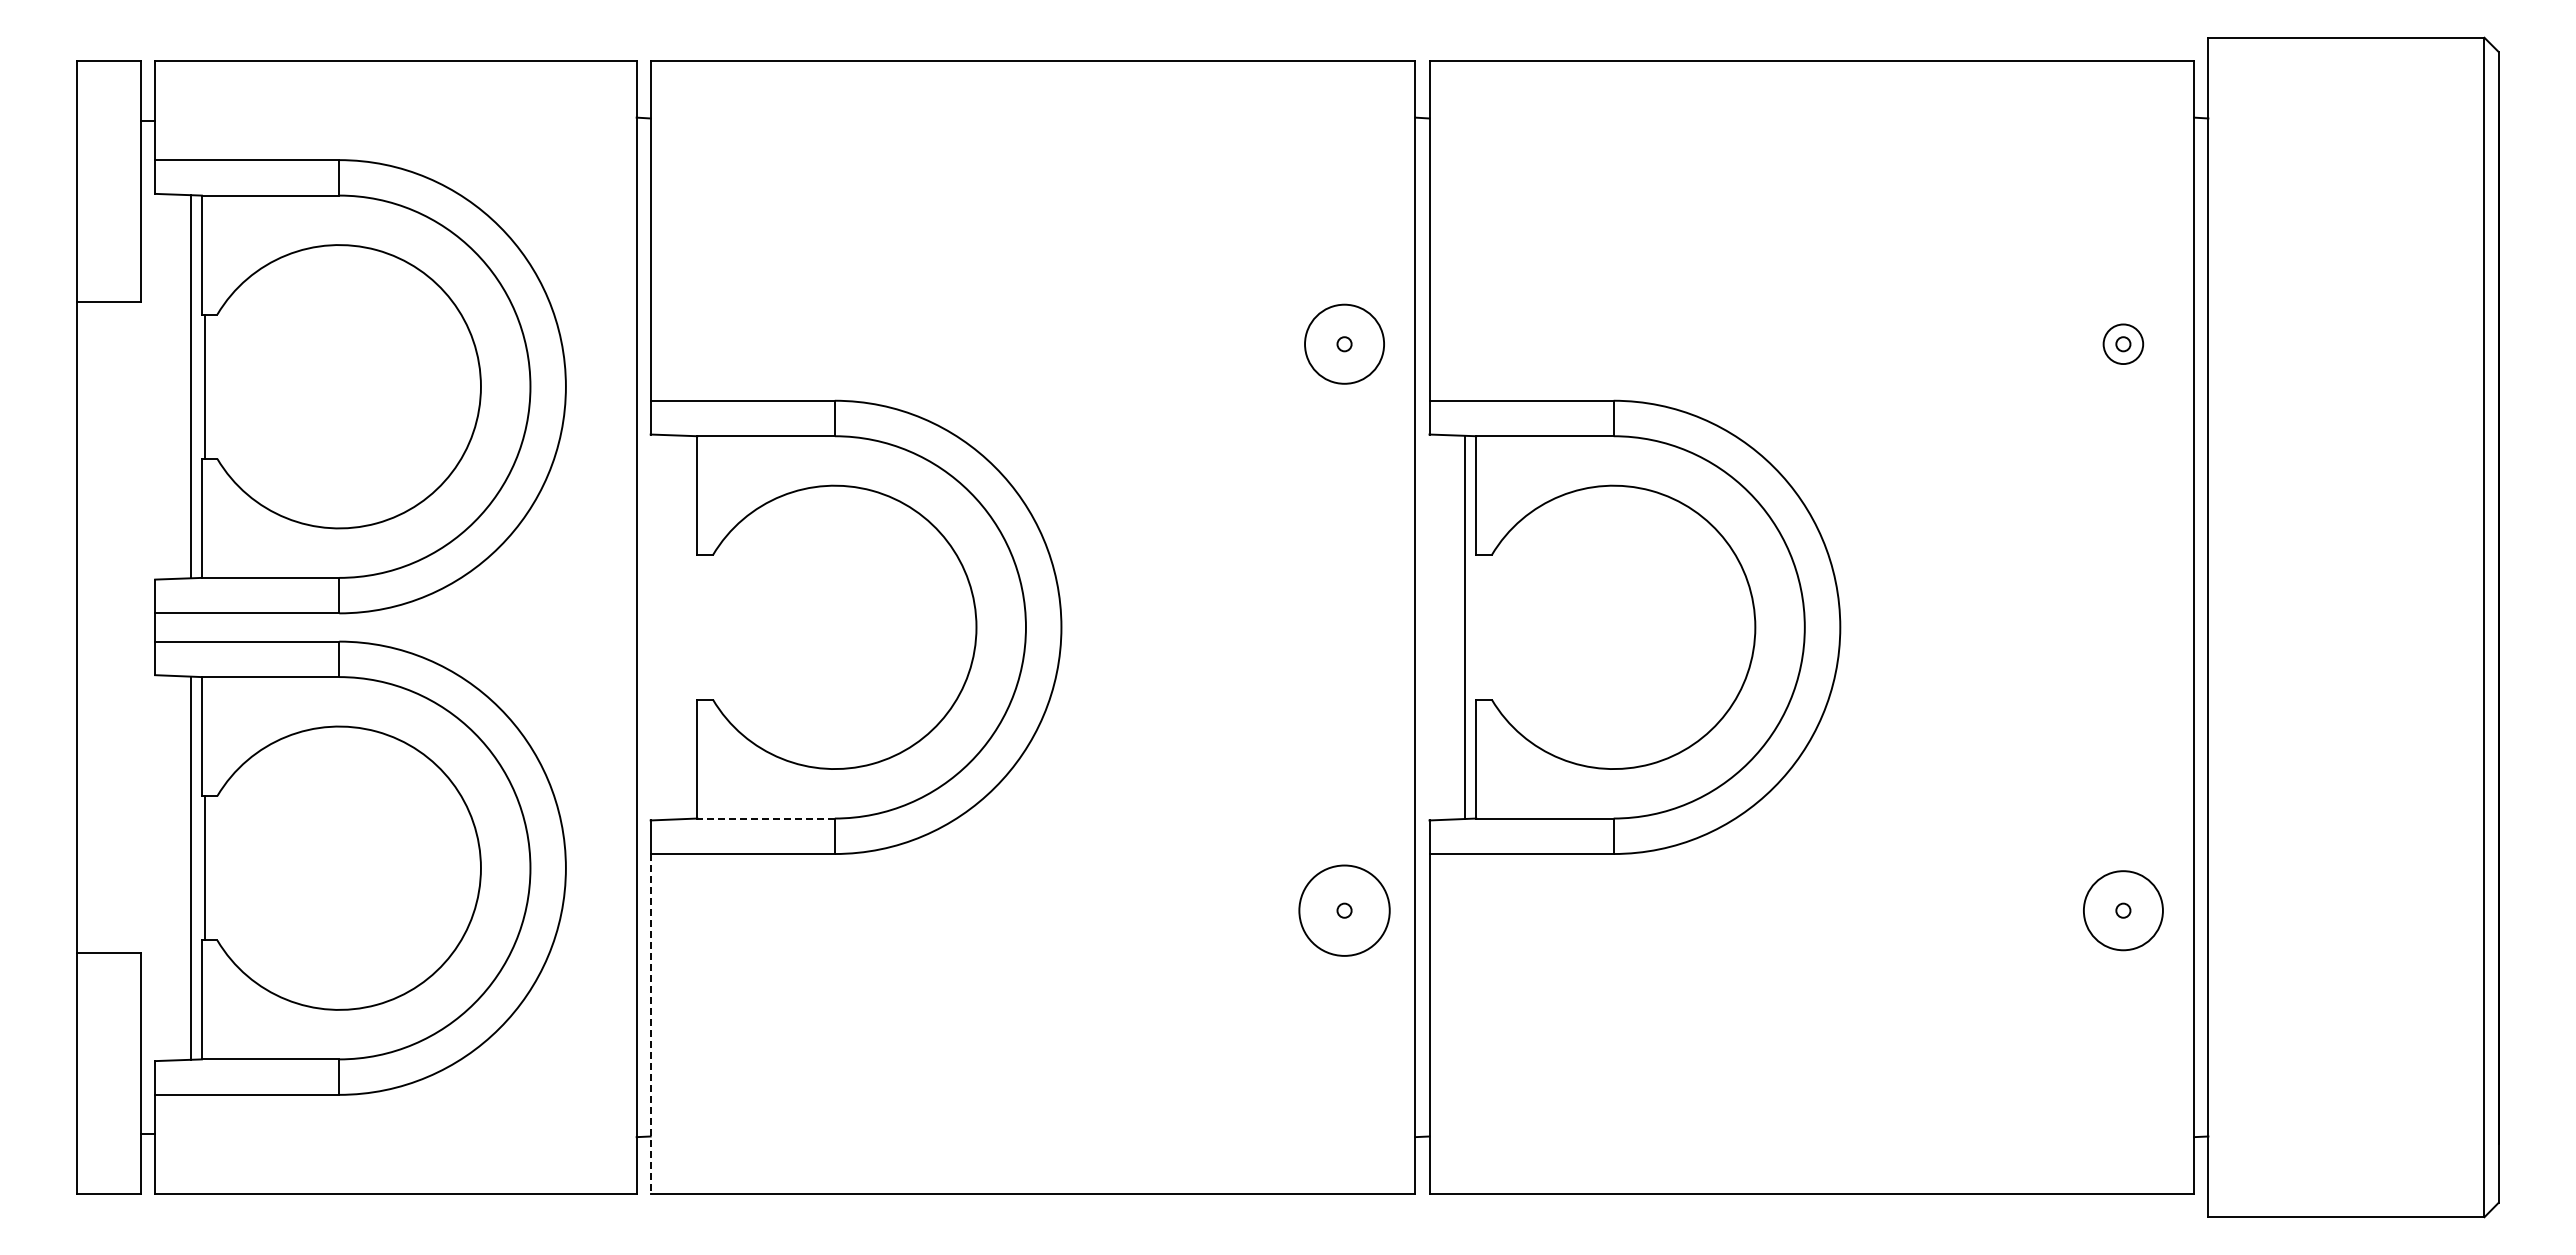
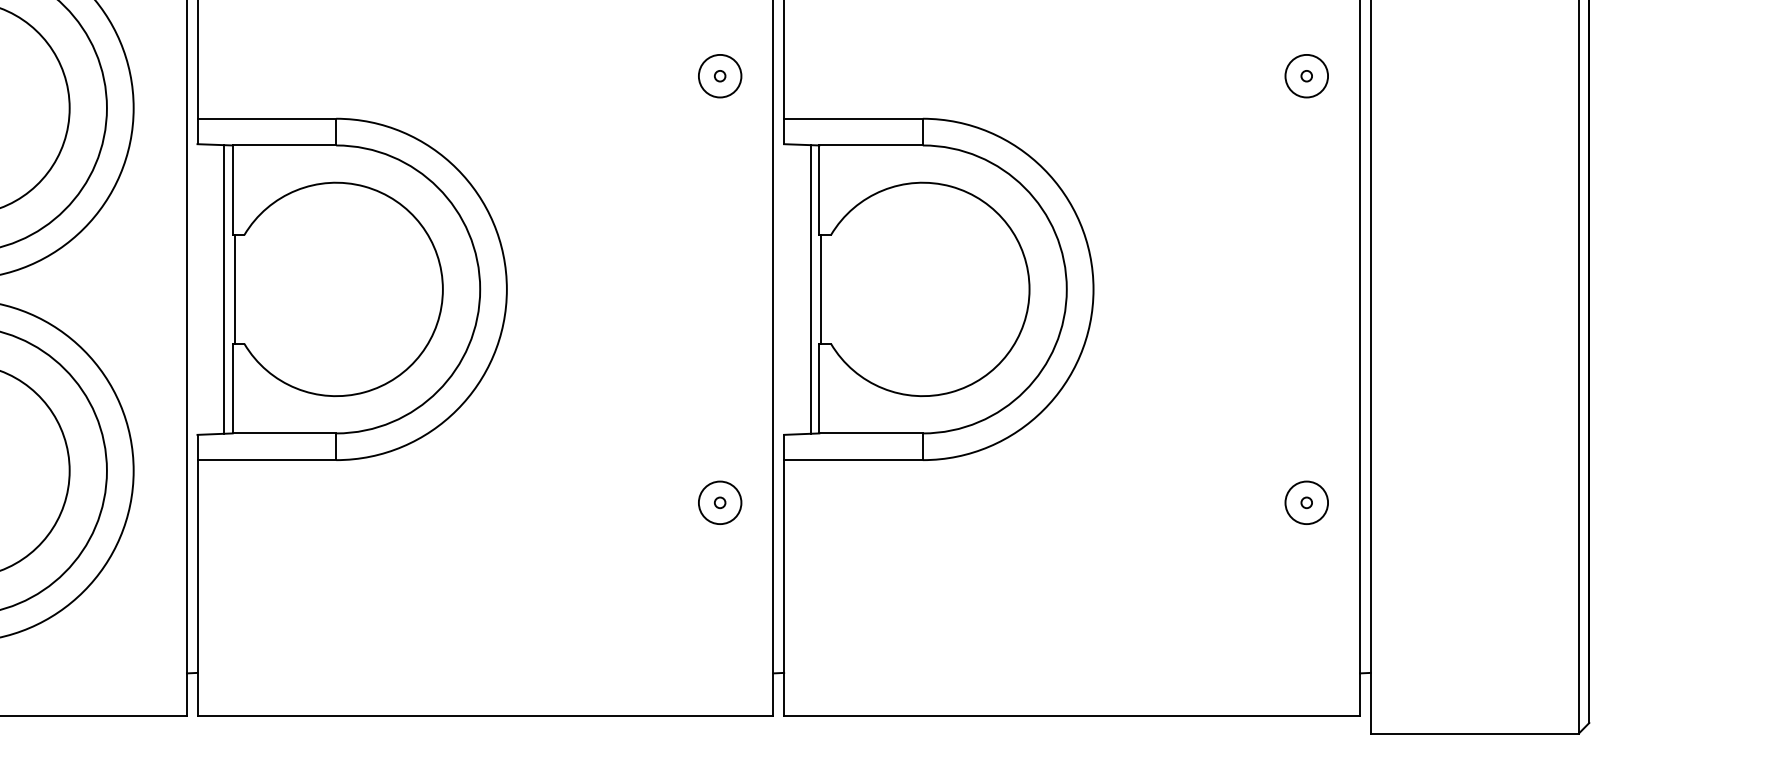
circle: (1344, 344) -> (720, 76), size x0.71
circle: (2123, 344) -> (1306, 76), size x1.43
line: (686, 626) -> (224, 288), added
line: (700, 627) -> (235, 289), added
line: (1479, 627) -> (821, 289), added
line: (766, 818) -> (284, 433), dashed -> solid
circle: (1344, 910) -> (720, 502), size x0.62
circle: (2123, 910) -> (1306, 502), size x0.71
line: (650, 1023) -> (197, 587), dashed -> solid

